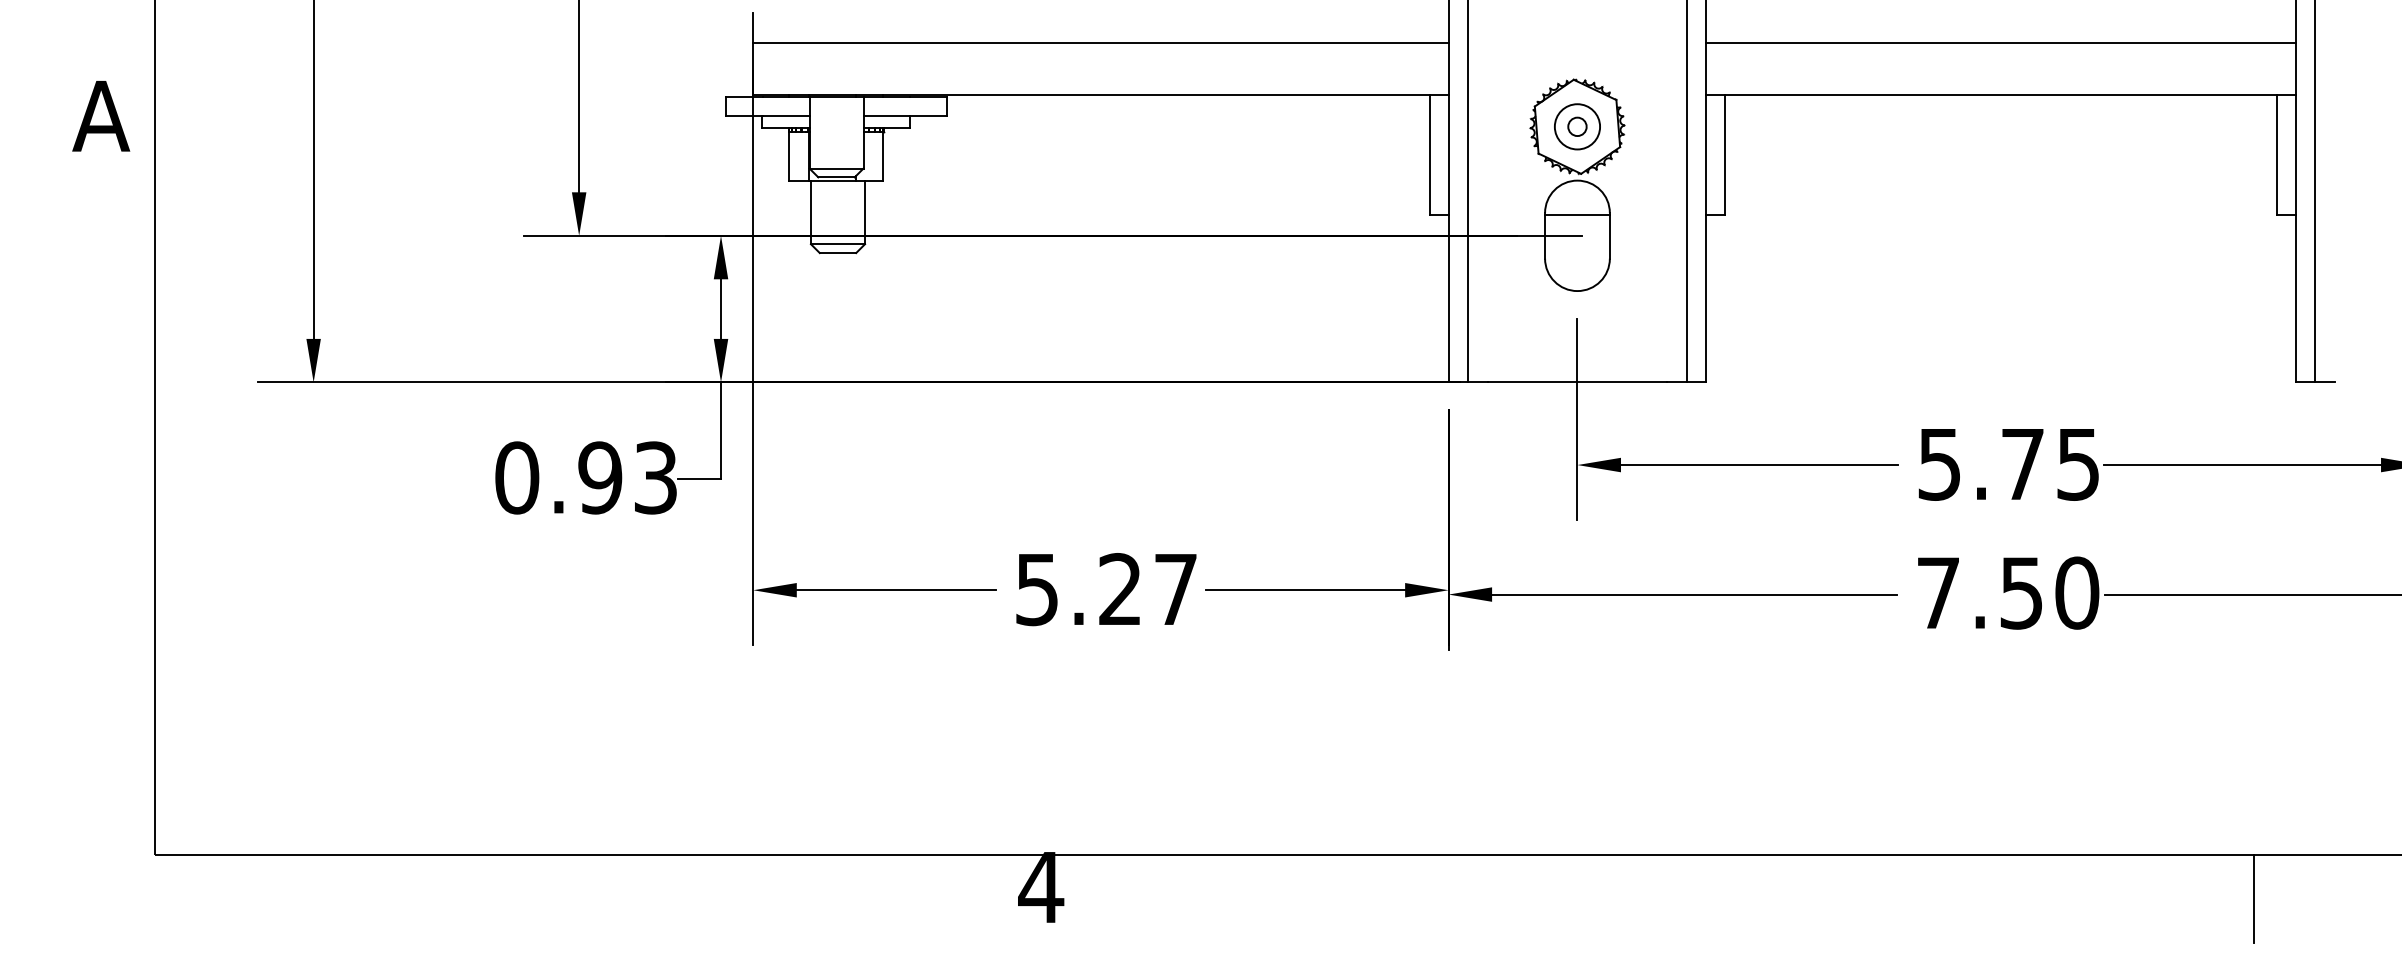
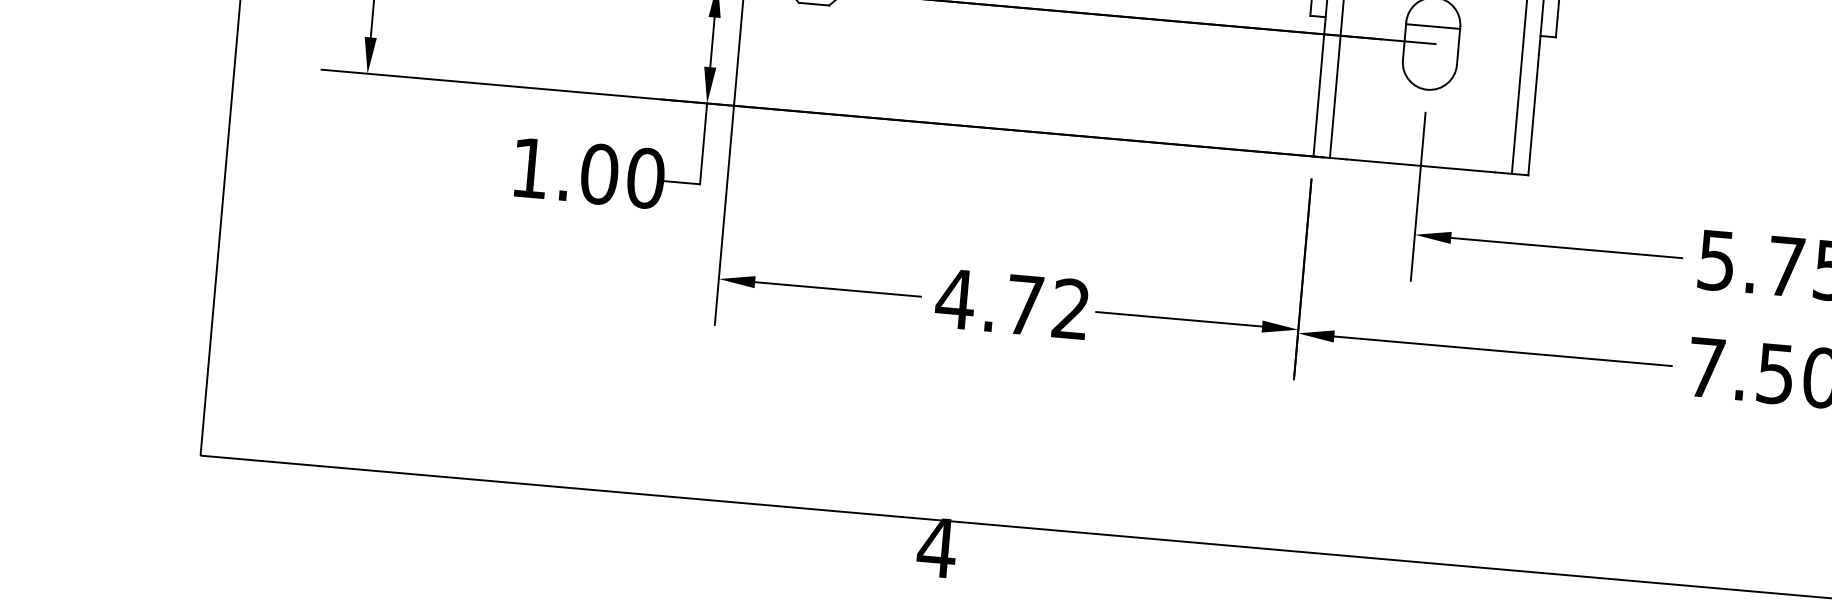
text: (586, 477) -> (588, 172), 0.93 -> 1.00
text: (1105, 589) -> (1012, 304), 5.27 -> 4.72

